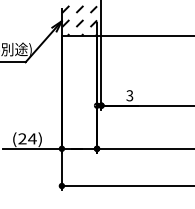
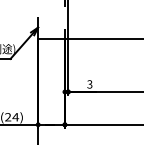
hatch: (79, 20) -> (51, 27), removed

